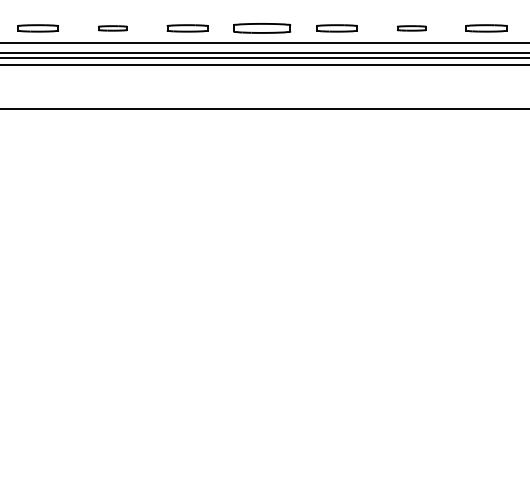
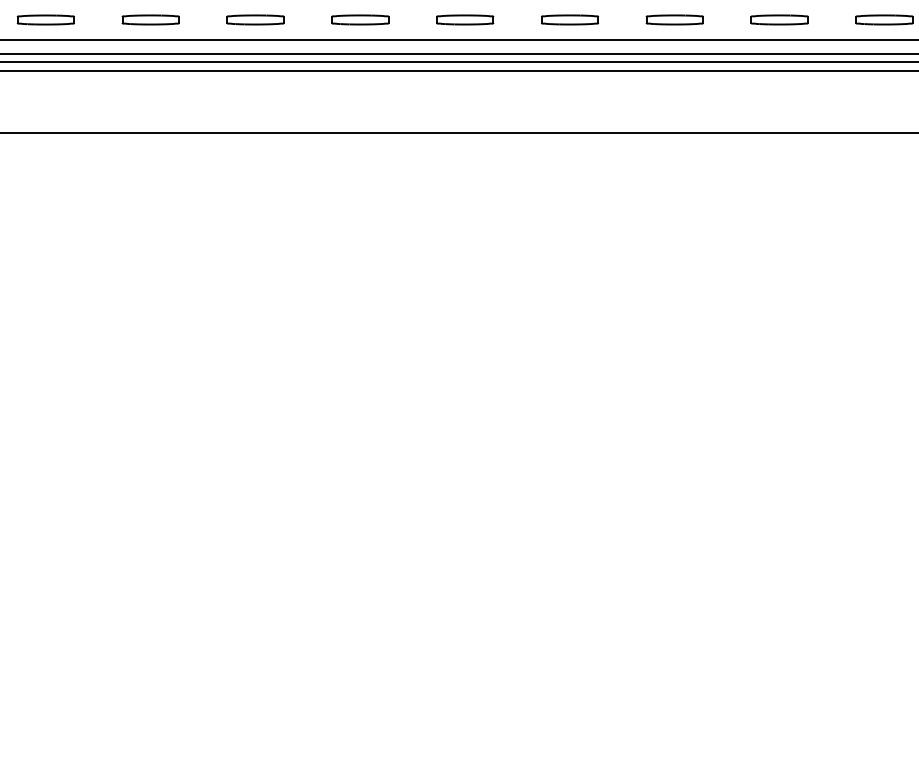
part: (112, 28) -> (360, 19), size x1.43
part: (262, 28) -> (570, 19), size x0.71
part: (411, 28) -> (779, 19), size x1.43

